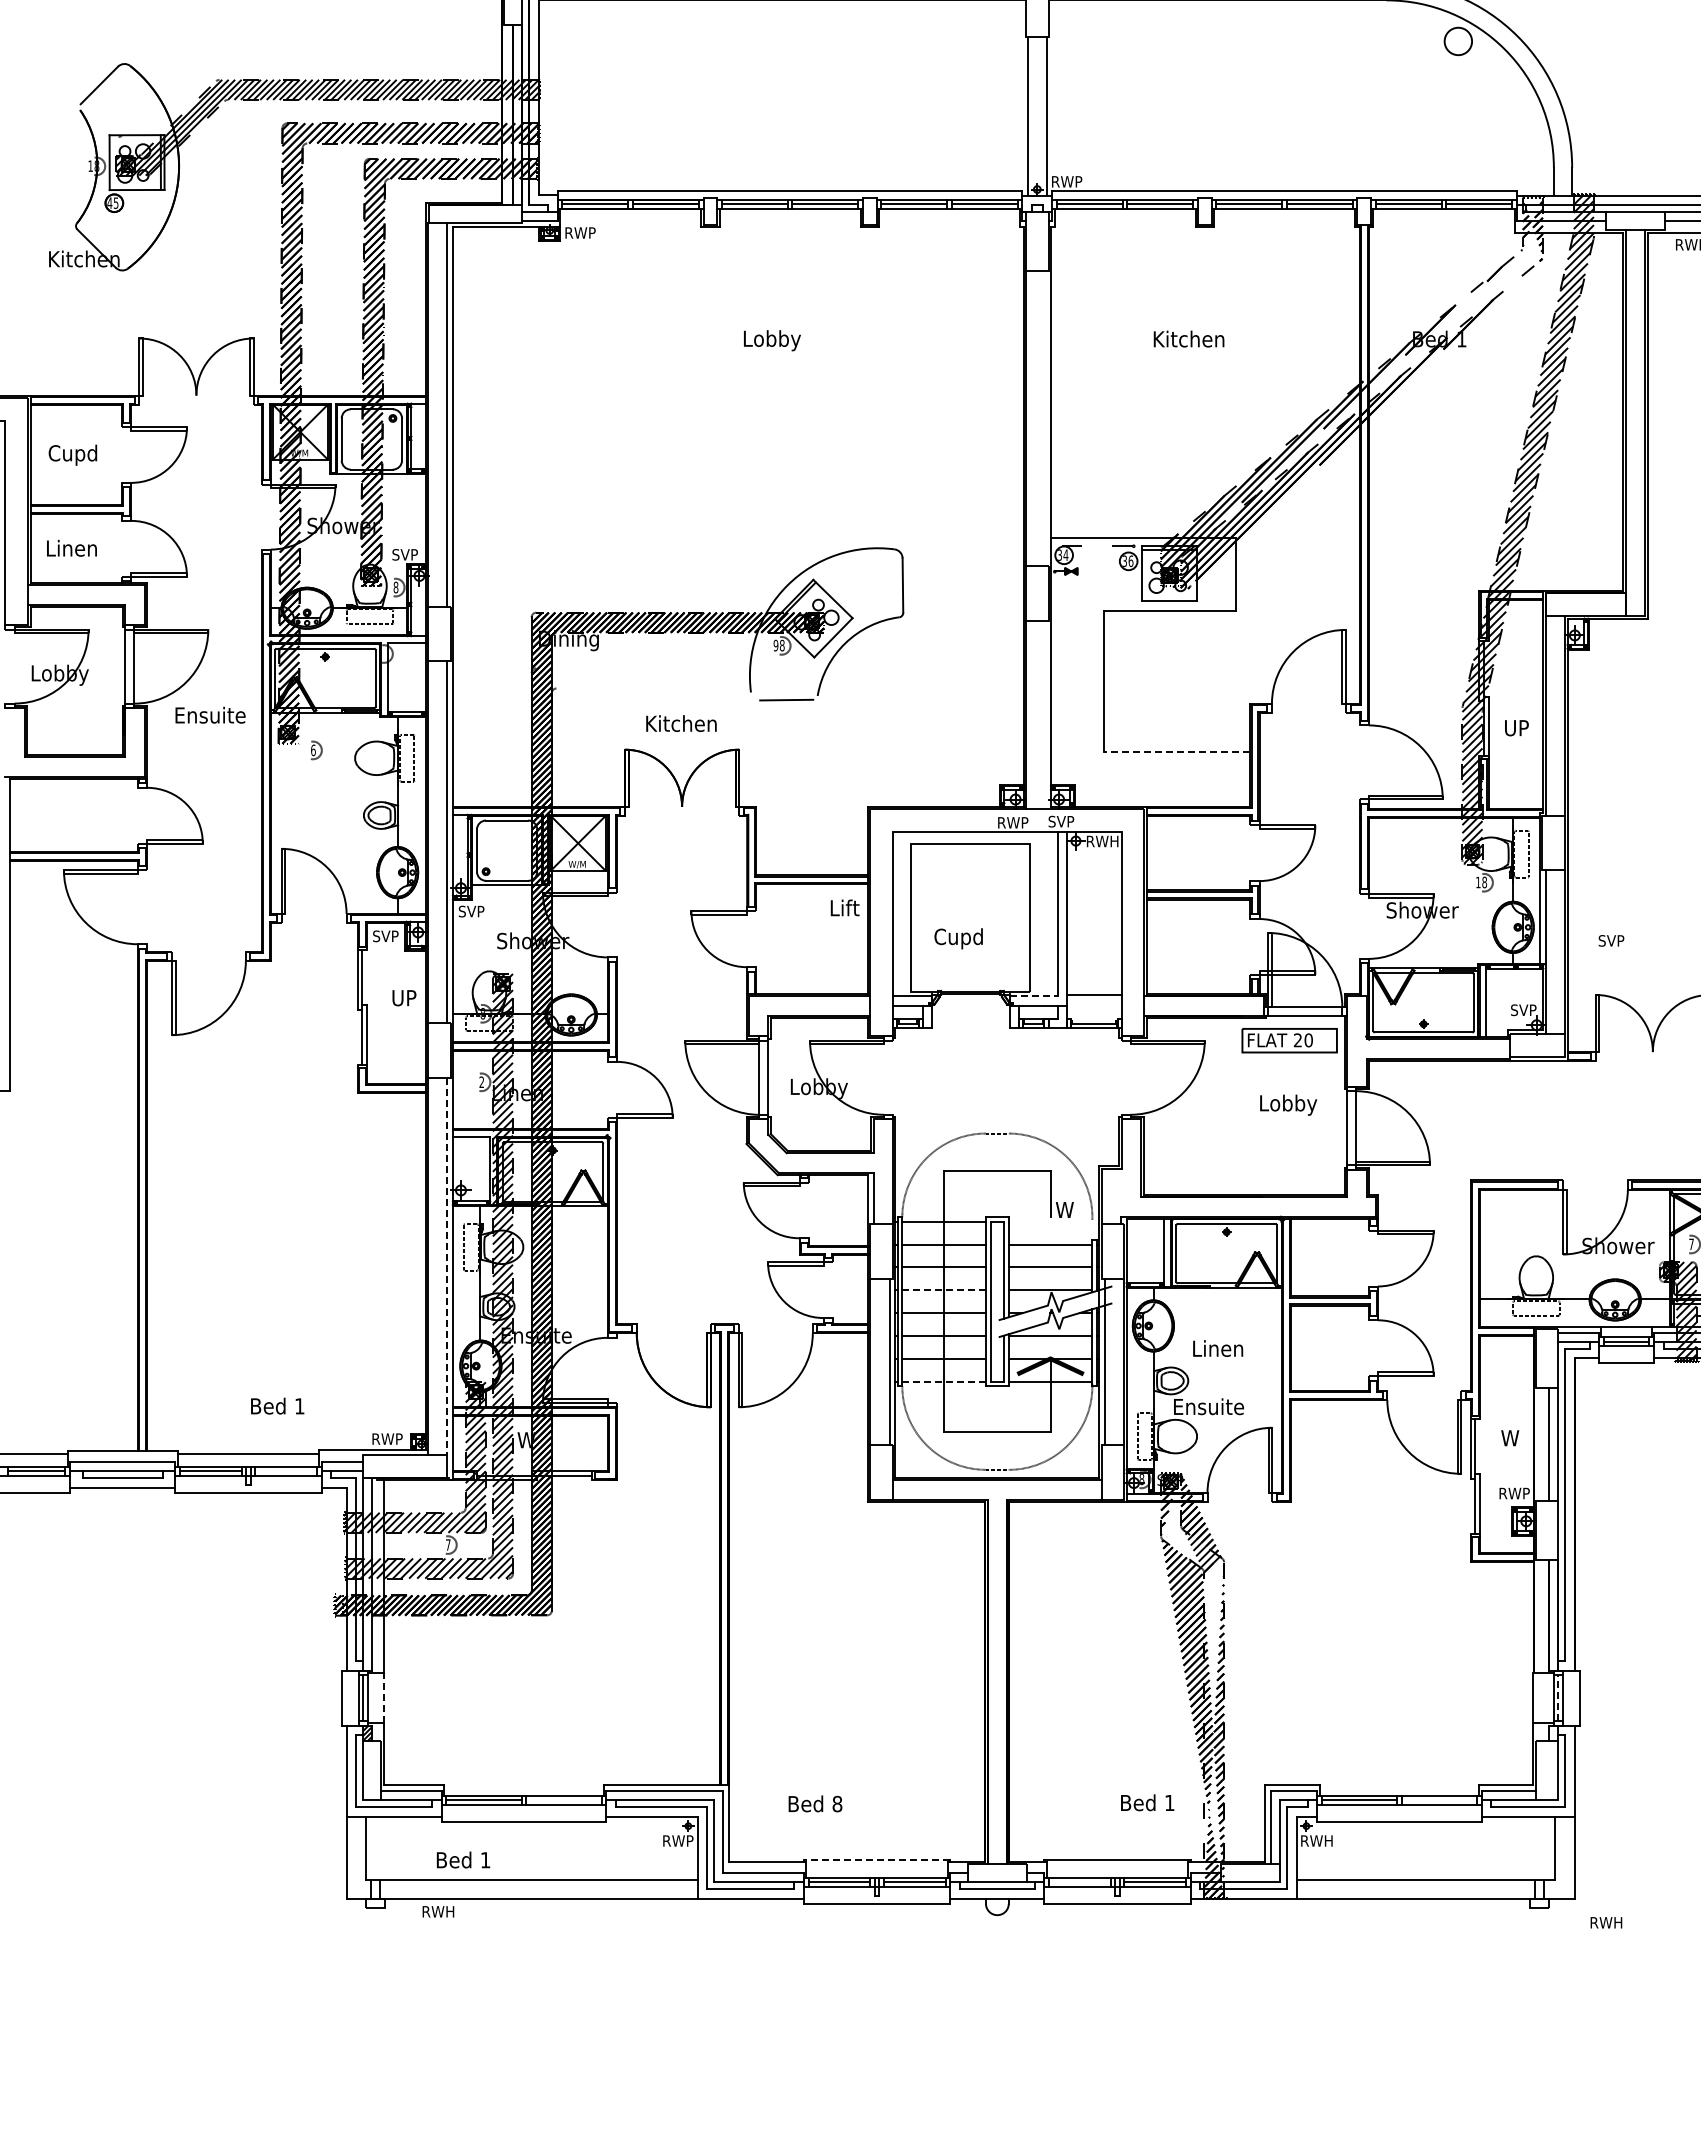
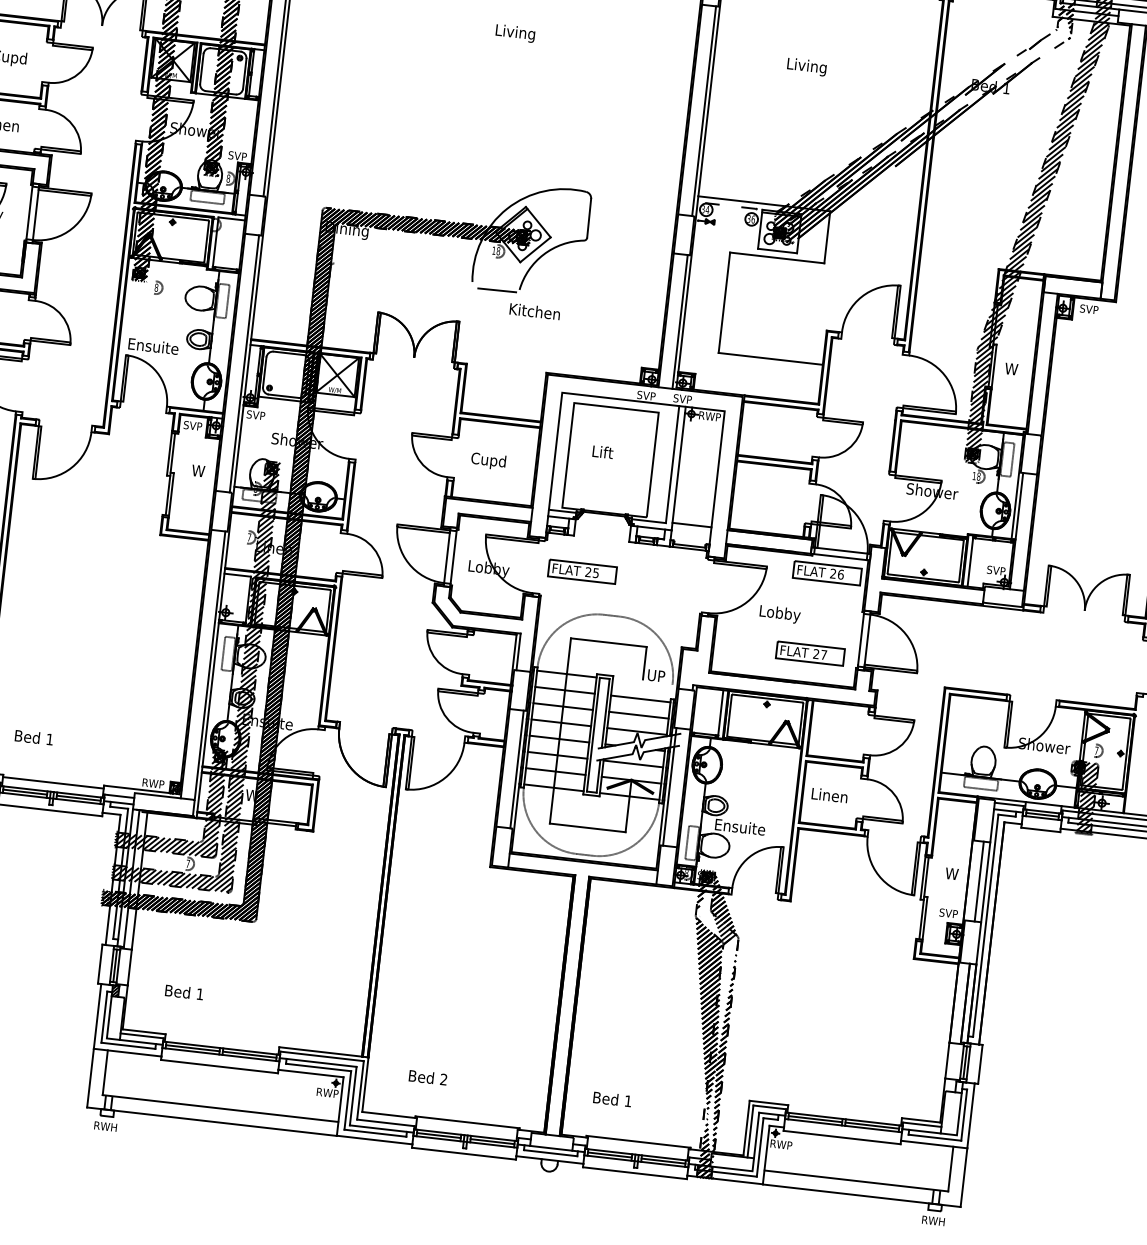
text: (777, 340) -> (519, 33), Lobby -> Living
text: (1189, 340) -> (812, 67), Kitchen -> Living
line: (1045, 418) -> (704, 111), added
text: (775, 645) -> (493, 250), 98 -> 18
text: (210, 714) -> (153, 345), moved
line: (1045, 714) -> (680, 321), added
text: (681, 723) -> (535, 311), moved
text: (1516, 728) -> (1013, 369), UP -> W
text: (313, 749) -> (156, 287), 6 -> 8
line: (1176, 751) -> (770, 358), dashed -> solid
text: (1012, 822) -> (647, 395), RWP -> SVP
text: (1115, 841) -> (719, 417), RWH -> RWP
text: (844, 907) -> (602, 451), moved
text: (958, 938) -> (488, 461), moved
text: (1611, 940) -> (1089, 309), moved
line: (1033, 996) -> (648, 521), dashed -> solid
text: (403, 998) -> (200, 471), UP -> W
text: (1308, 1040) -> (840, 574), 20 -> 26
part: (949, 1076) -> (582, 571), added
text: (481, 1081) -> (249, 536), 2 -> 7
text: (1288, 1104) -> (780, 613), moved
part: (1278, 1154) -> (810, 653), added
text: (1067, 1210) -> (655, 676), W -> UP
line: (447, 1266) -> (210, 665), dashed -> solid
line: (944, 1290) -> (561, 723), dashed -> solid
text: (1218, 1348) -> (830, 795), moved
line: (944, 1381) -> (554, 787), dashed -> solid
text: (277, 1405) -> (34, 737), moved
line: (286, 1471) -> (78, 798), added
text: (1514, 1493) -> (950, 913), RWP -> SVP
line: (383, 1697) -> (129, 967), dashed -> solid
line: (1558, 1698) -> (965, 1062), dashed -> solid
line: (563, 1800) -> (249, 1054), added
line: (1439, 1800) -> (872, 1125), added
text: (1147, 1802) -> (612, 1099), moved
text: (837, 1804) -> (443, 1079), 8 -> 2
text: (1329, 1840) -> (790, 1145), RWH -> RWP
text: (463, 1859) -> (184, 992), moved
line: (876, 1859) -> (467, 1122), dashed -> solid
line: (1079, 1882) -> (609, 1155), added
text: (438, 1911) -> (105, 1126), moved
text: (1606, 1922) -> (933, 1220), moved

